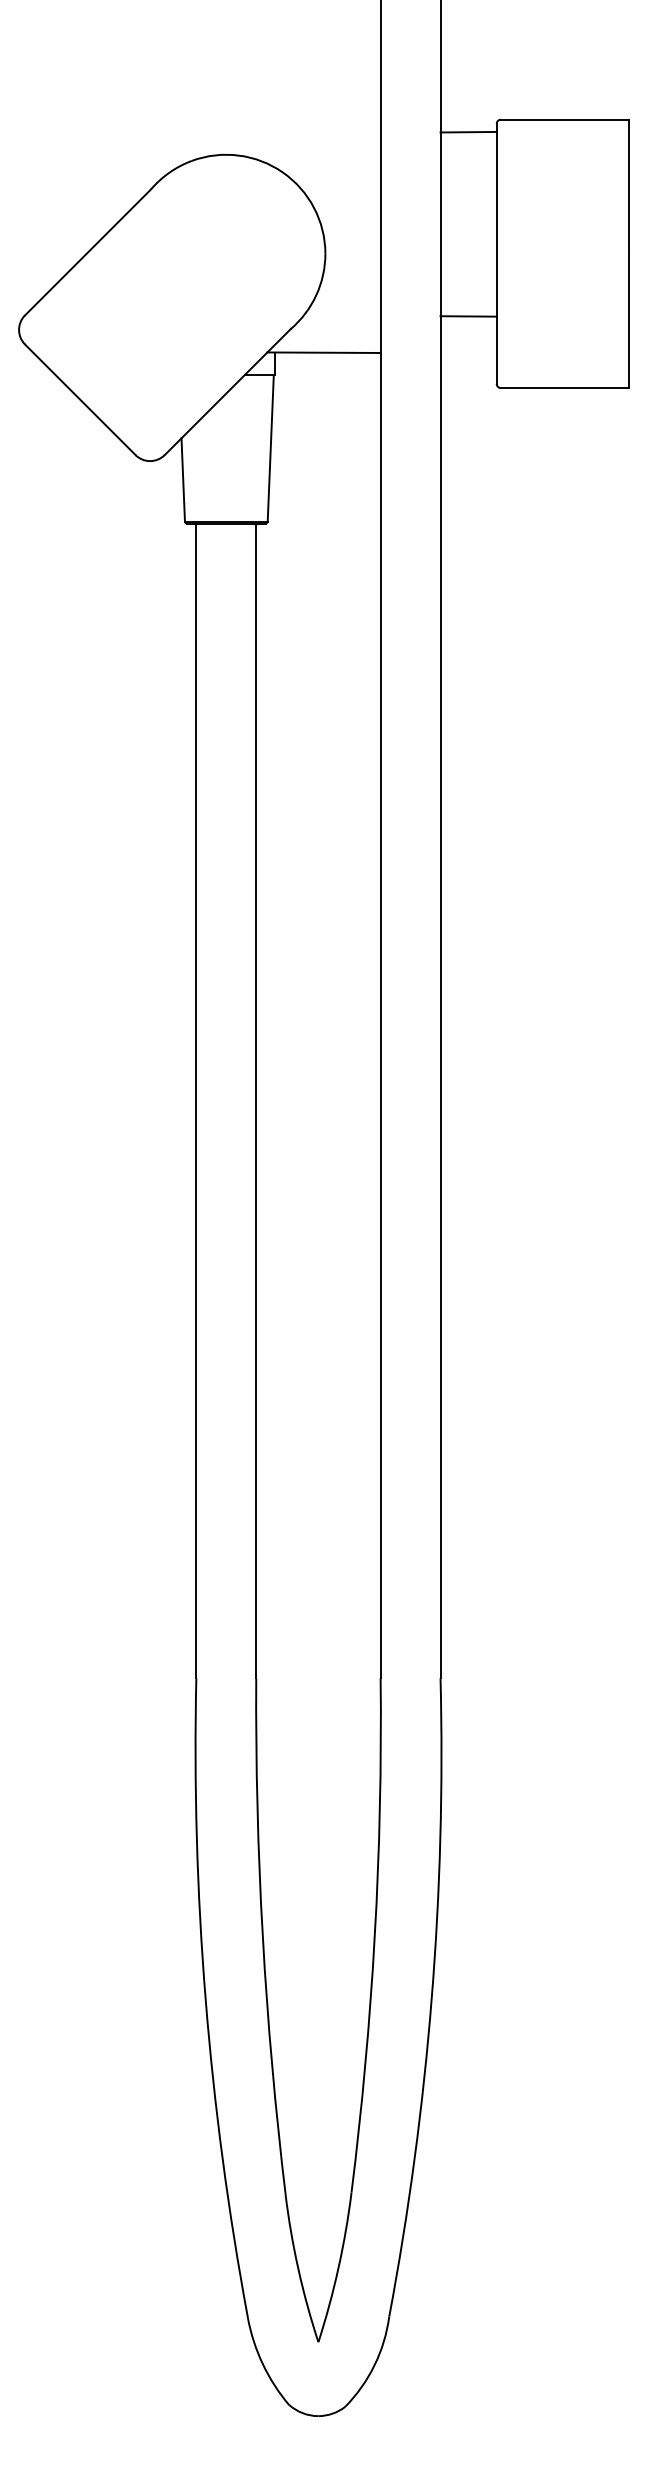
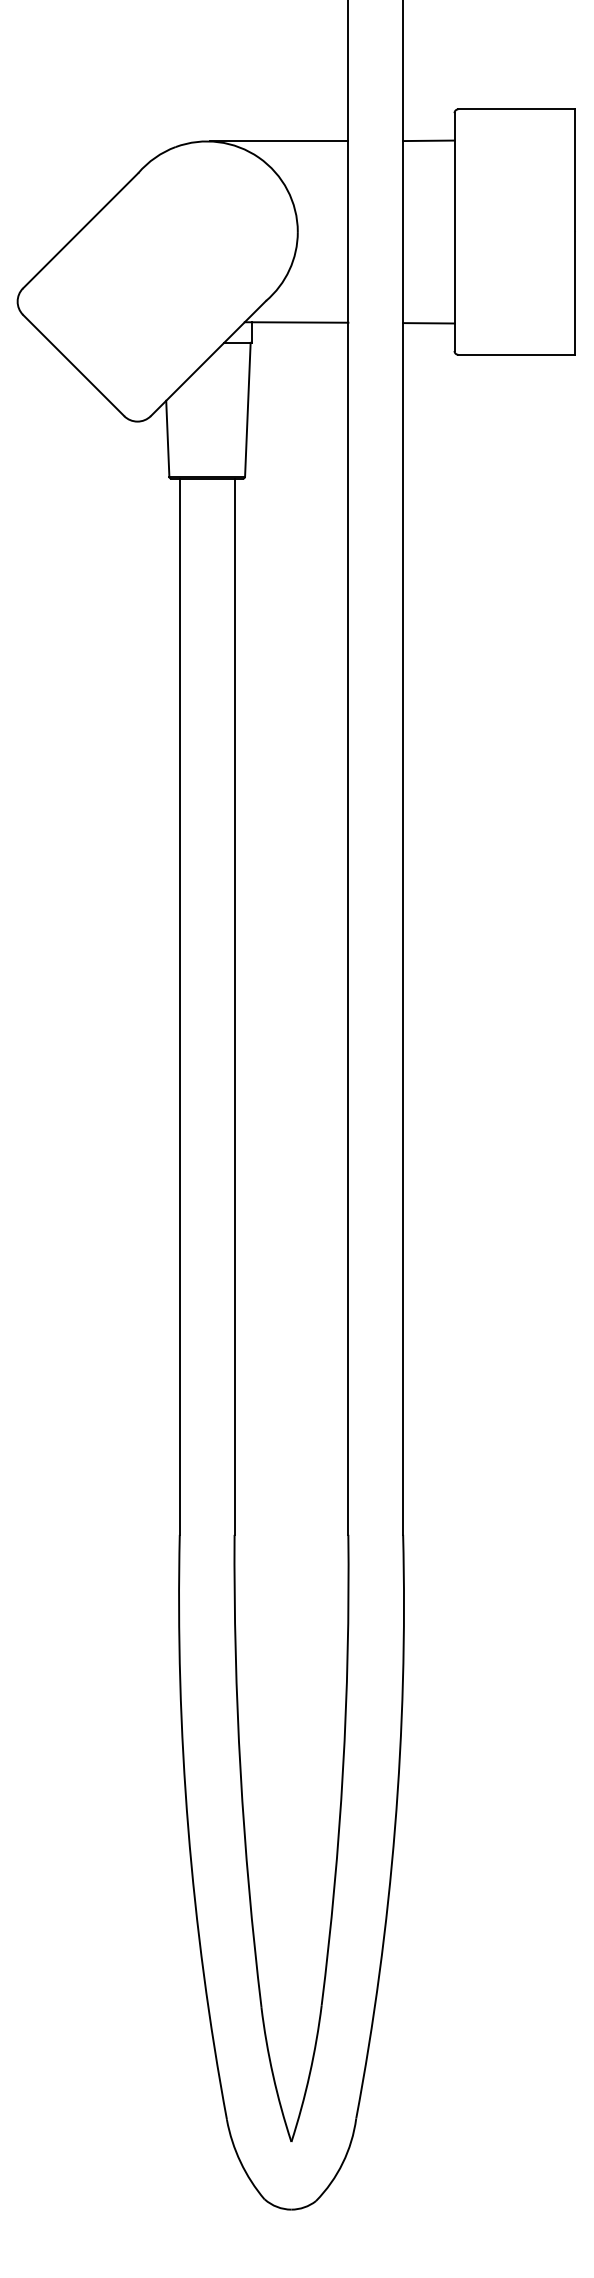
line: (468, 131) -> (428, 140), moved
line: (304, 154) -> (278, 141), added
line: (468, 316) -> (428, 323), moved

